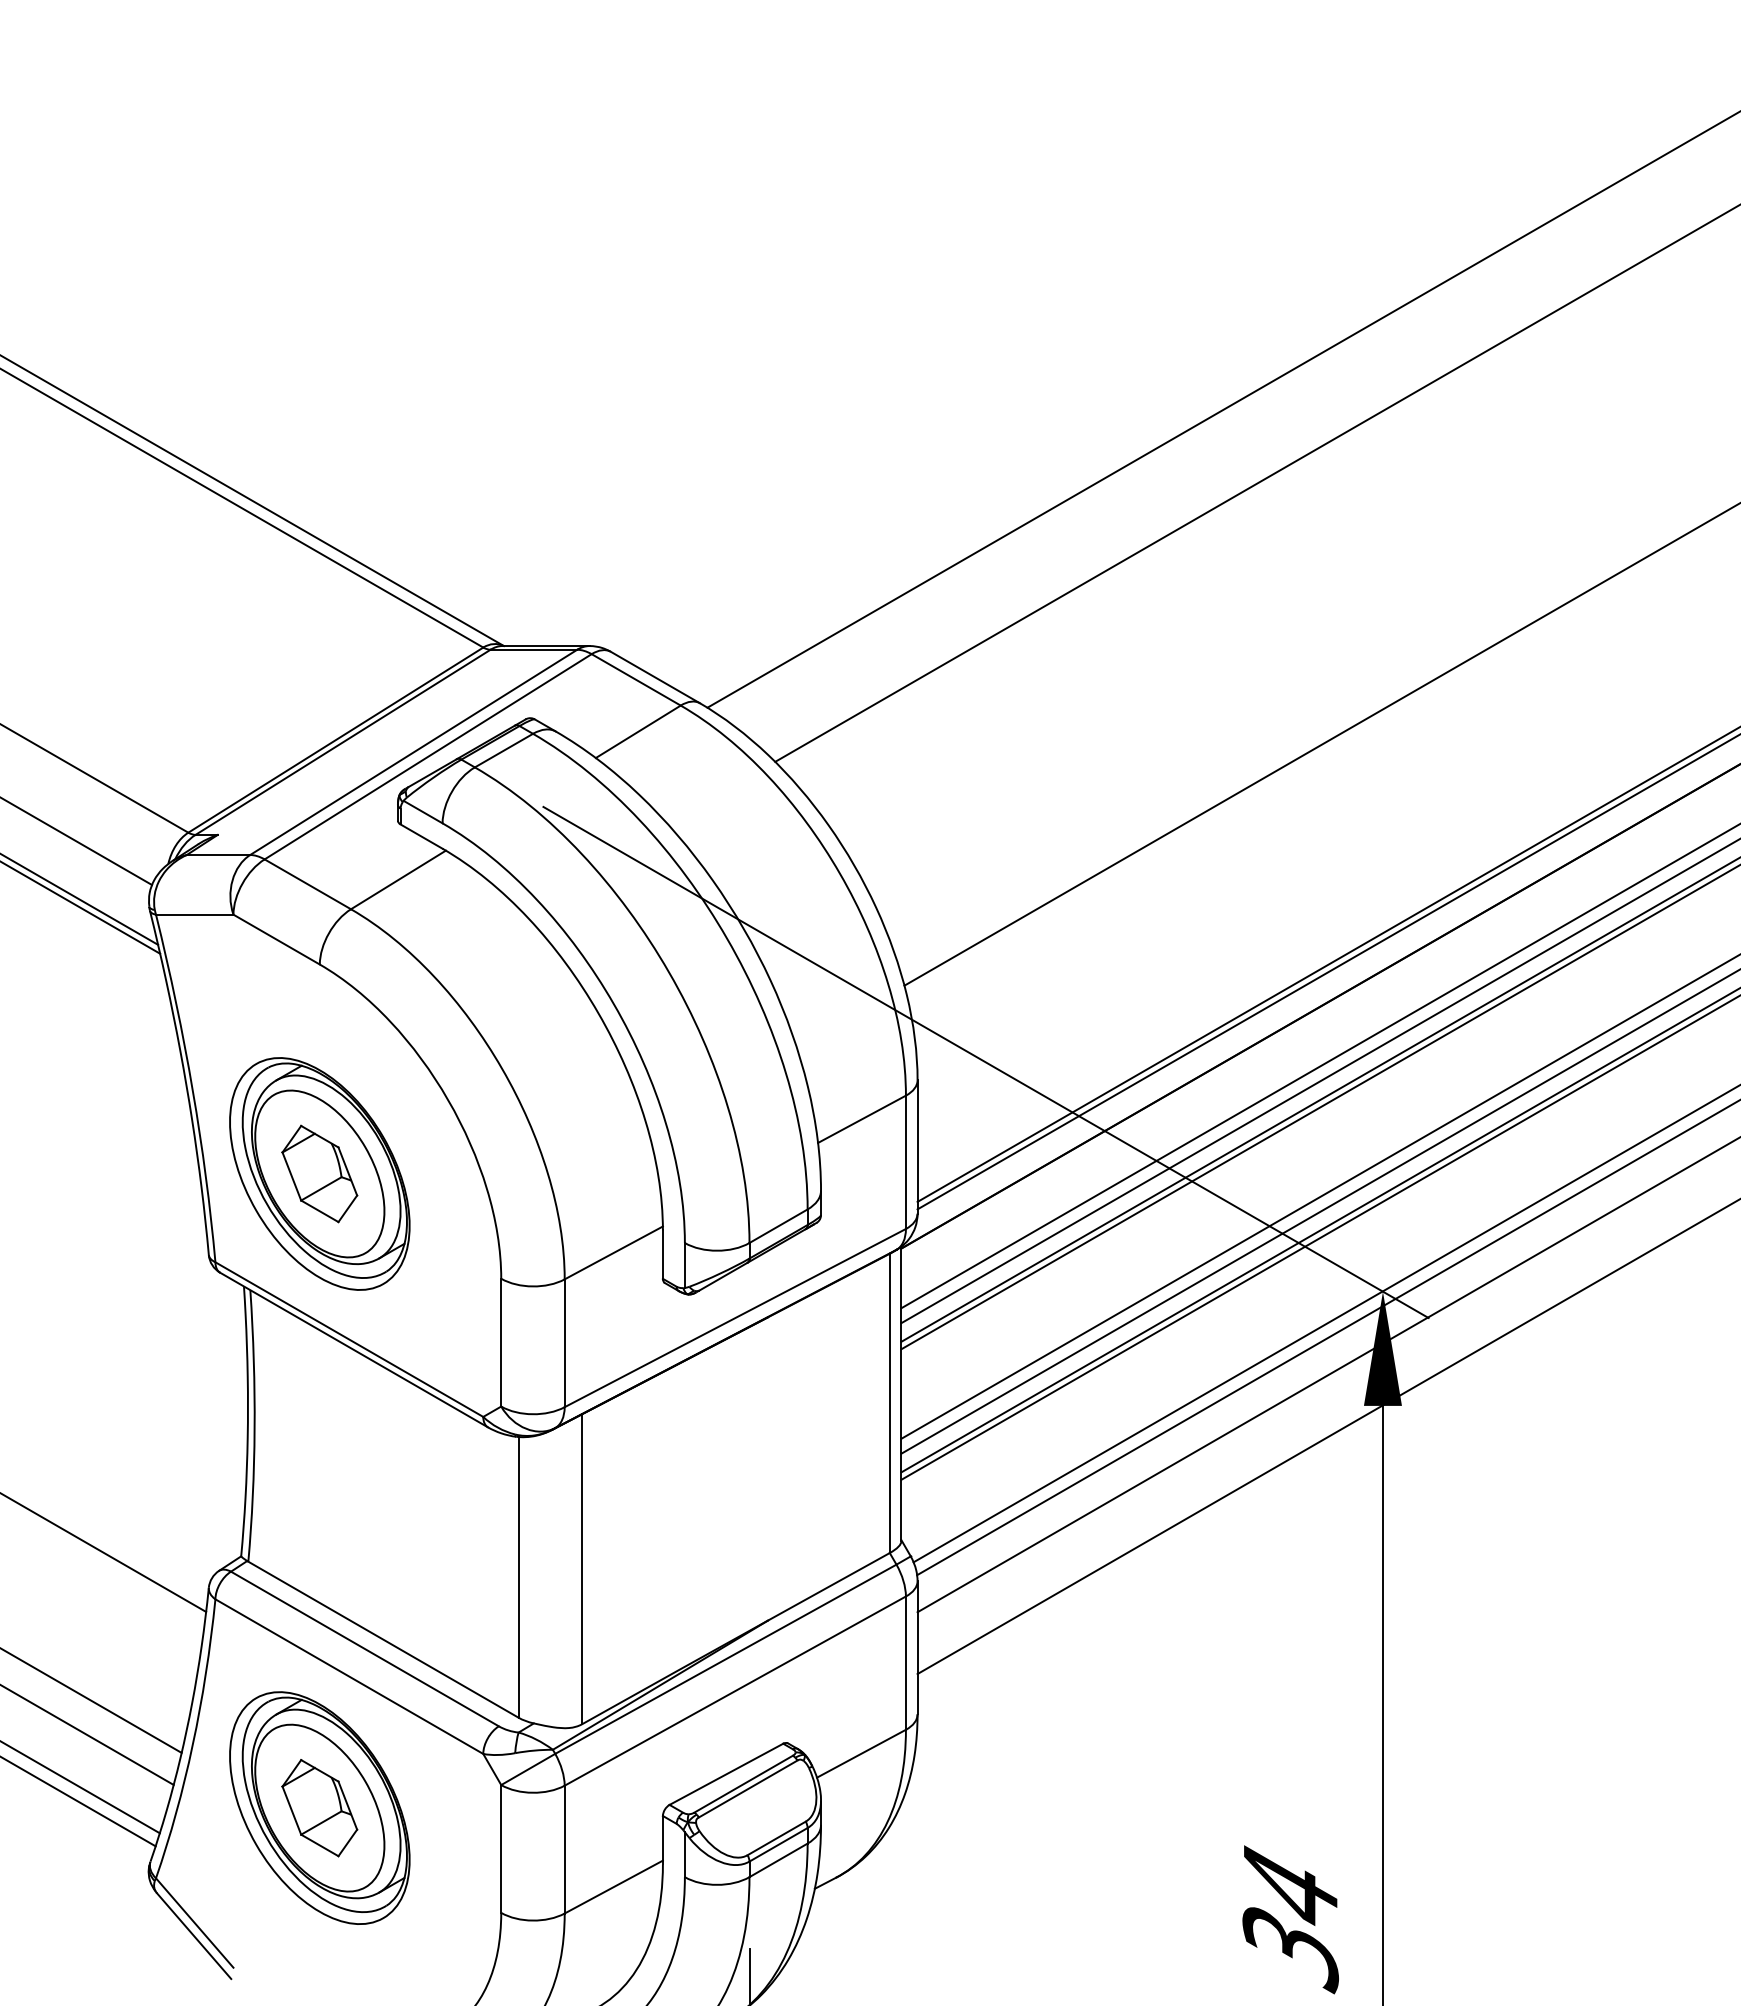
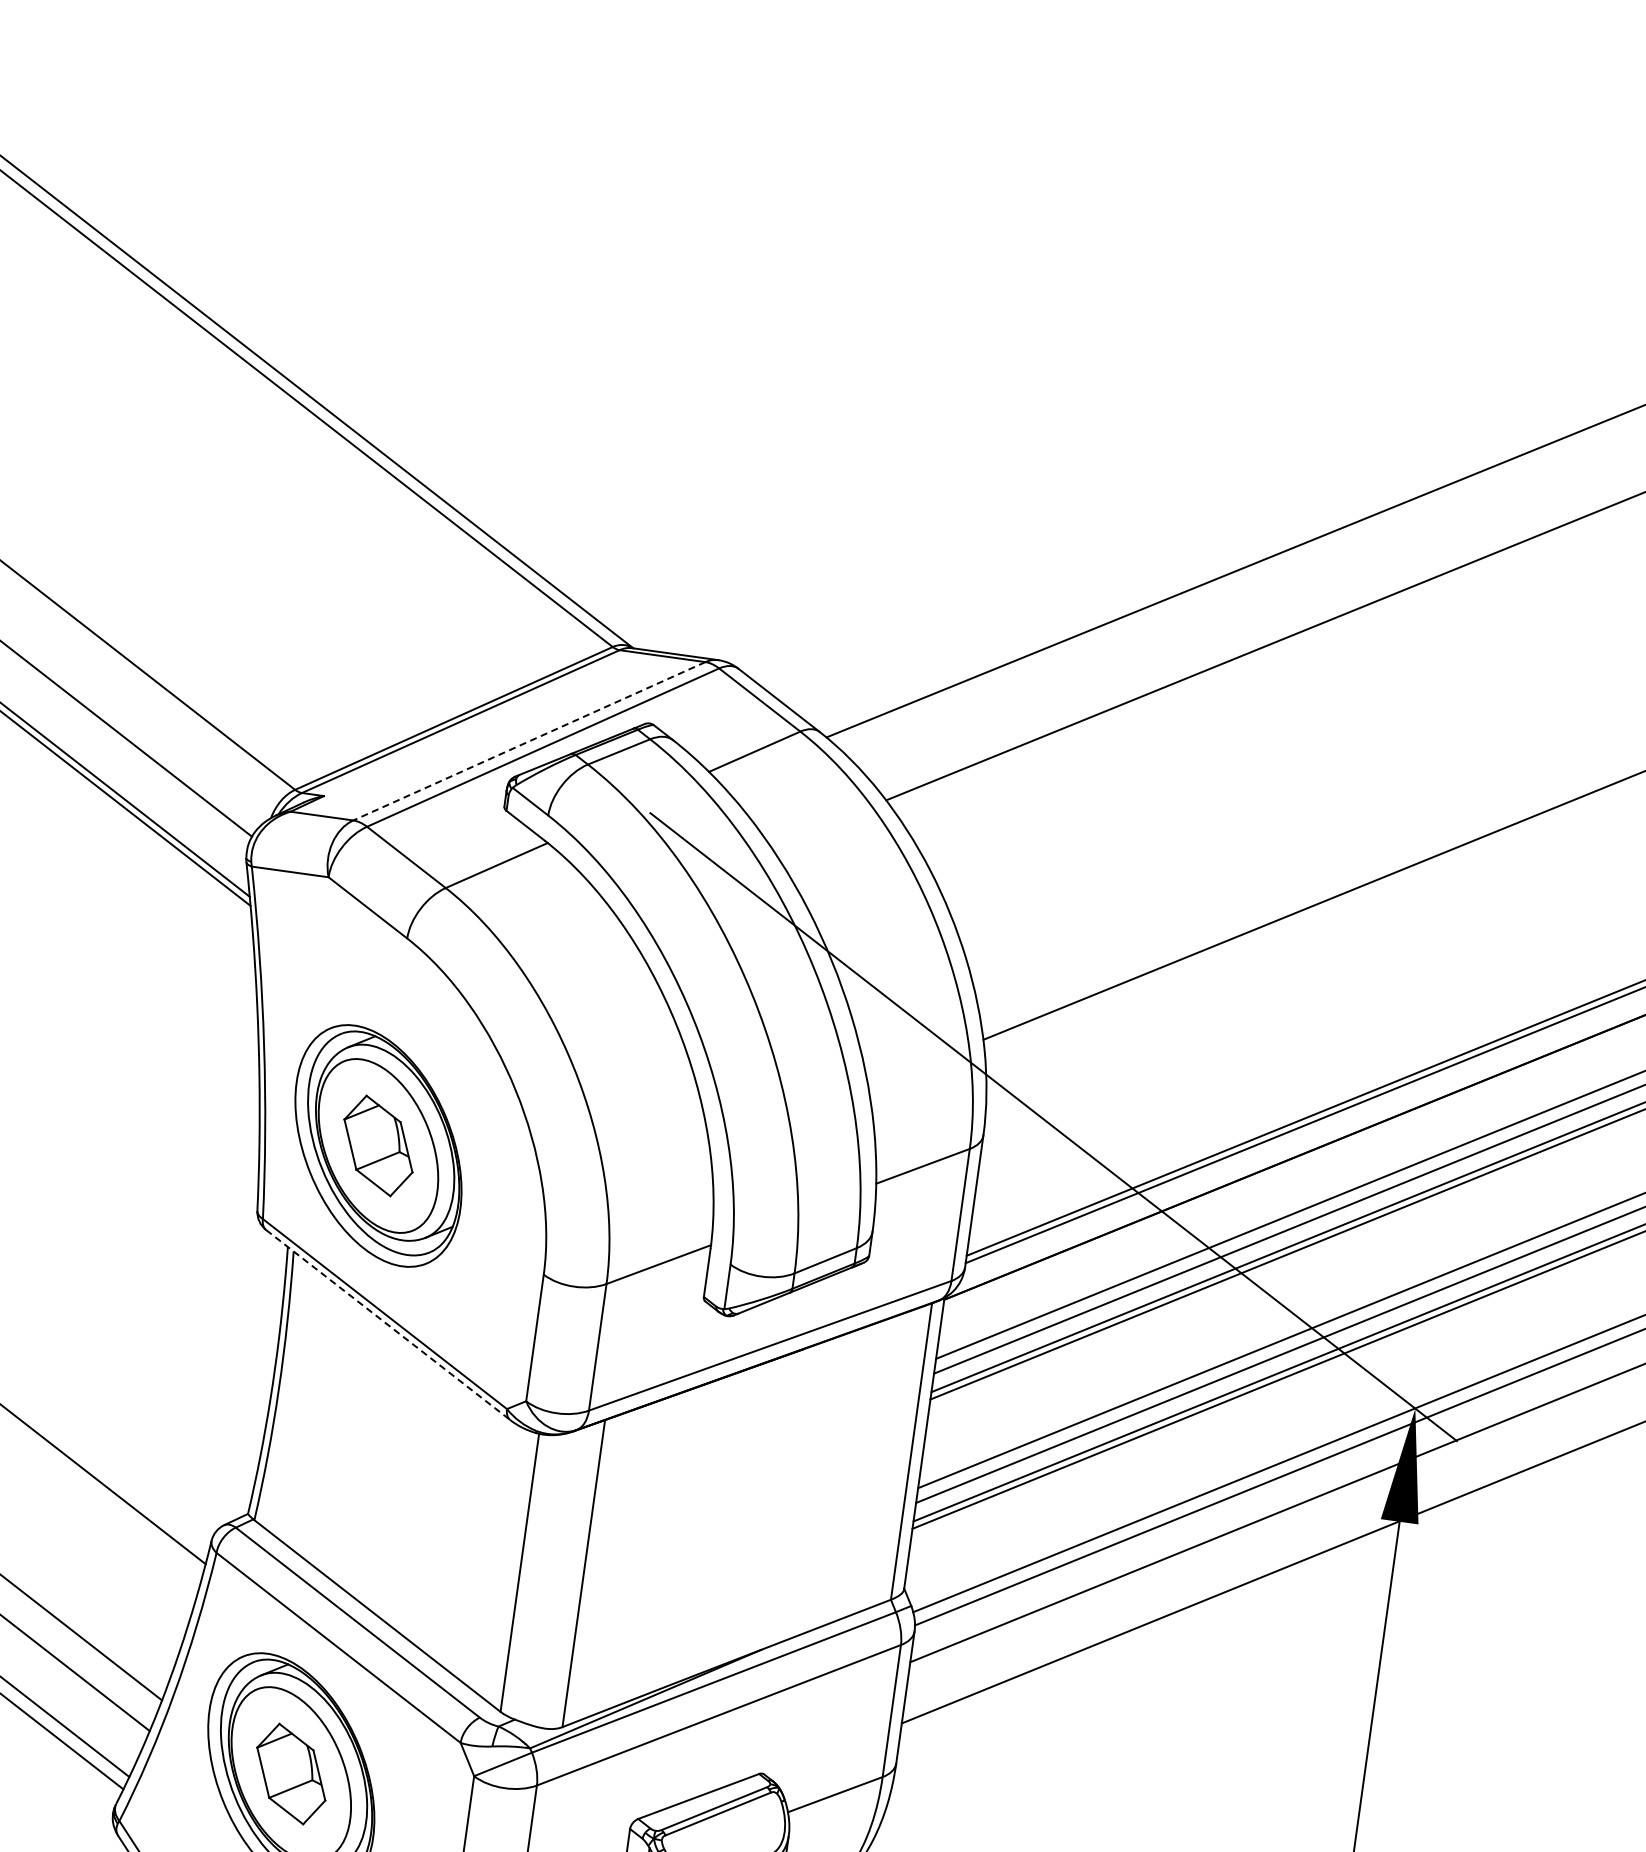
line: (413, 752) -> (529, 741), solid -> dashed
line: (354, 1350) -> (388, 1325), solid -> dashed

